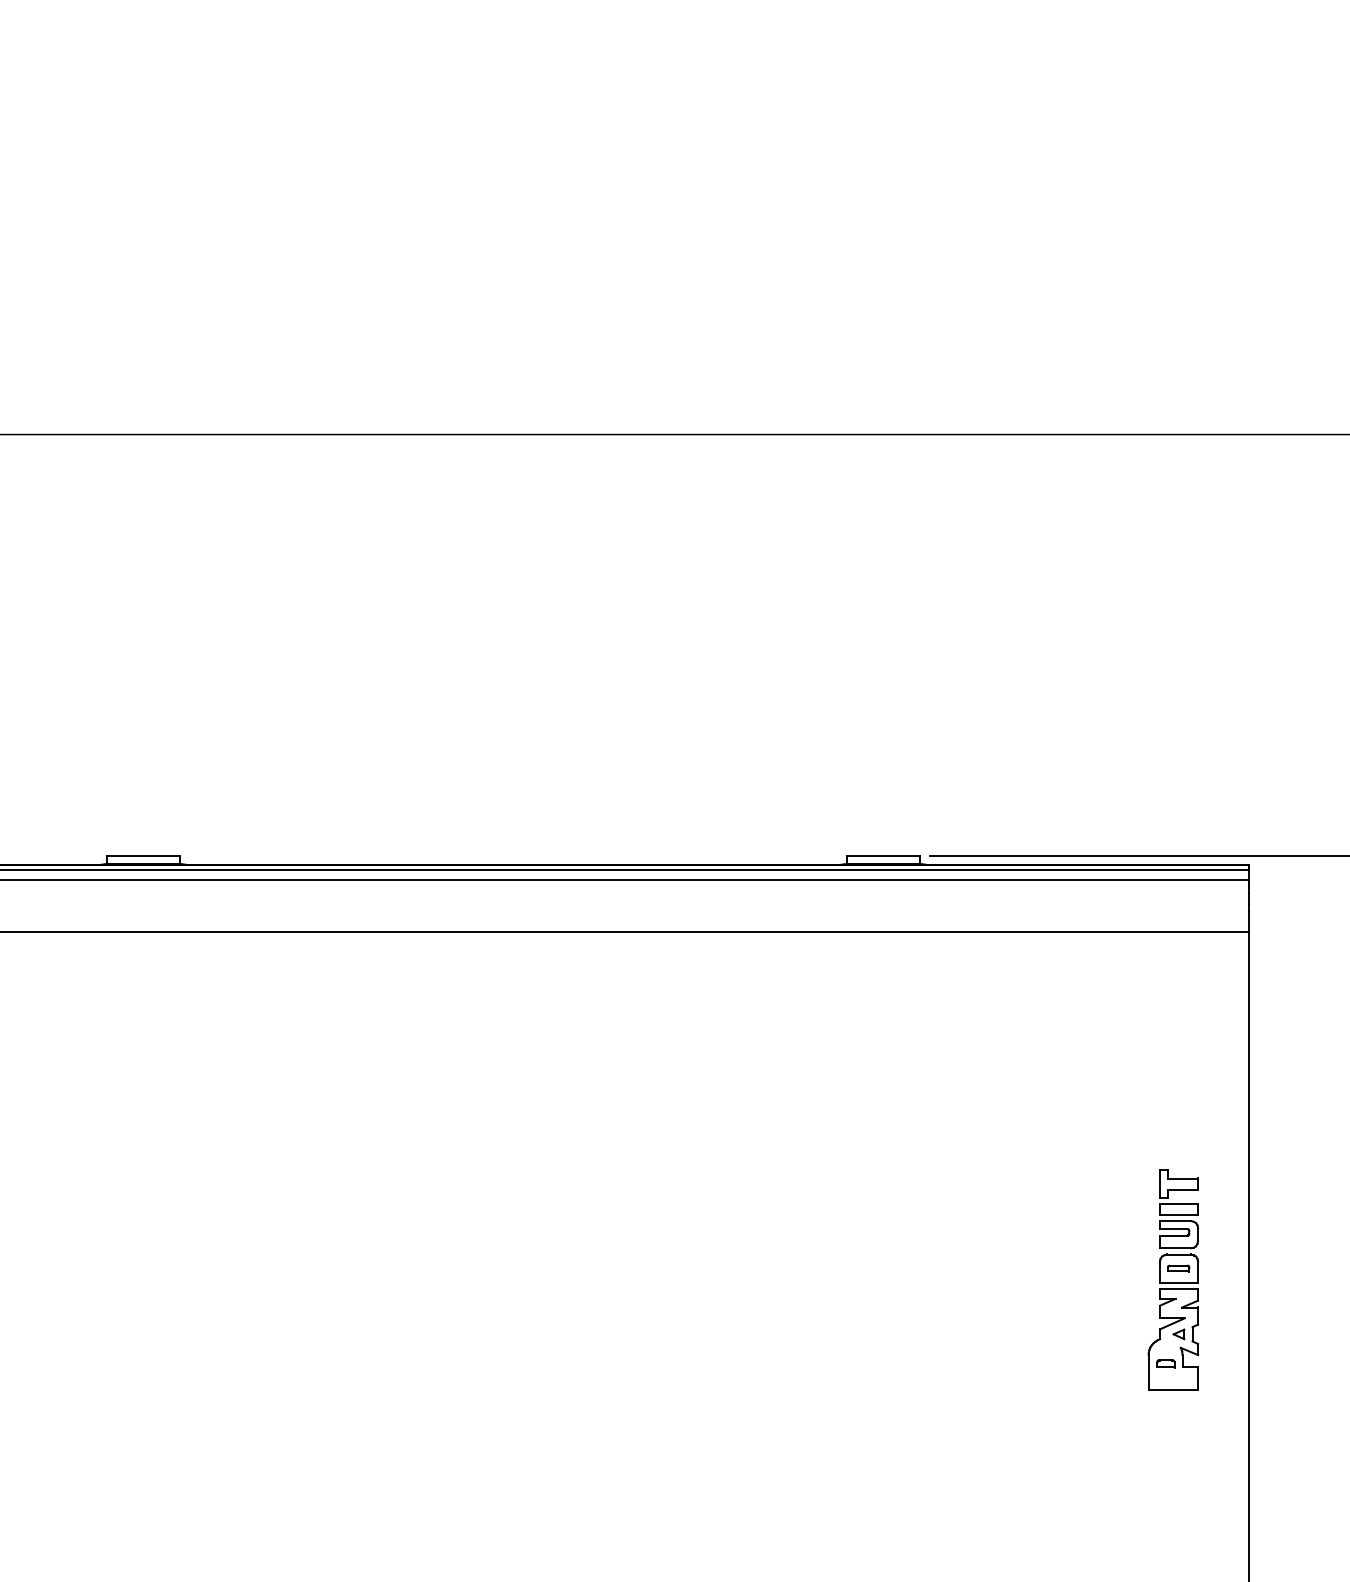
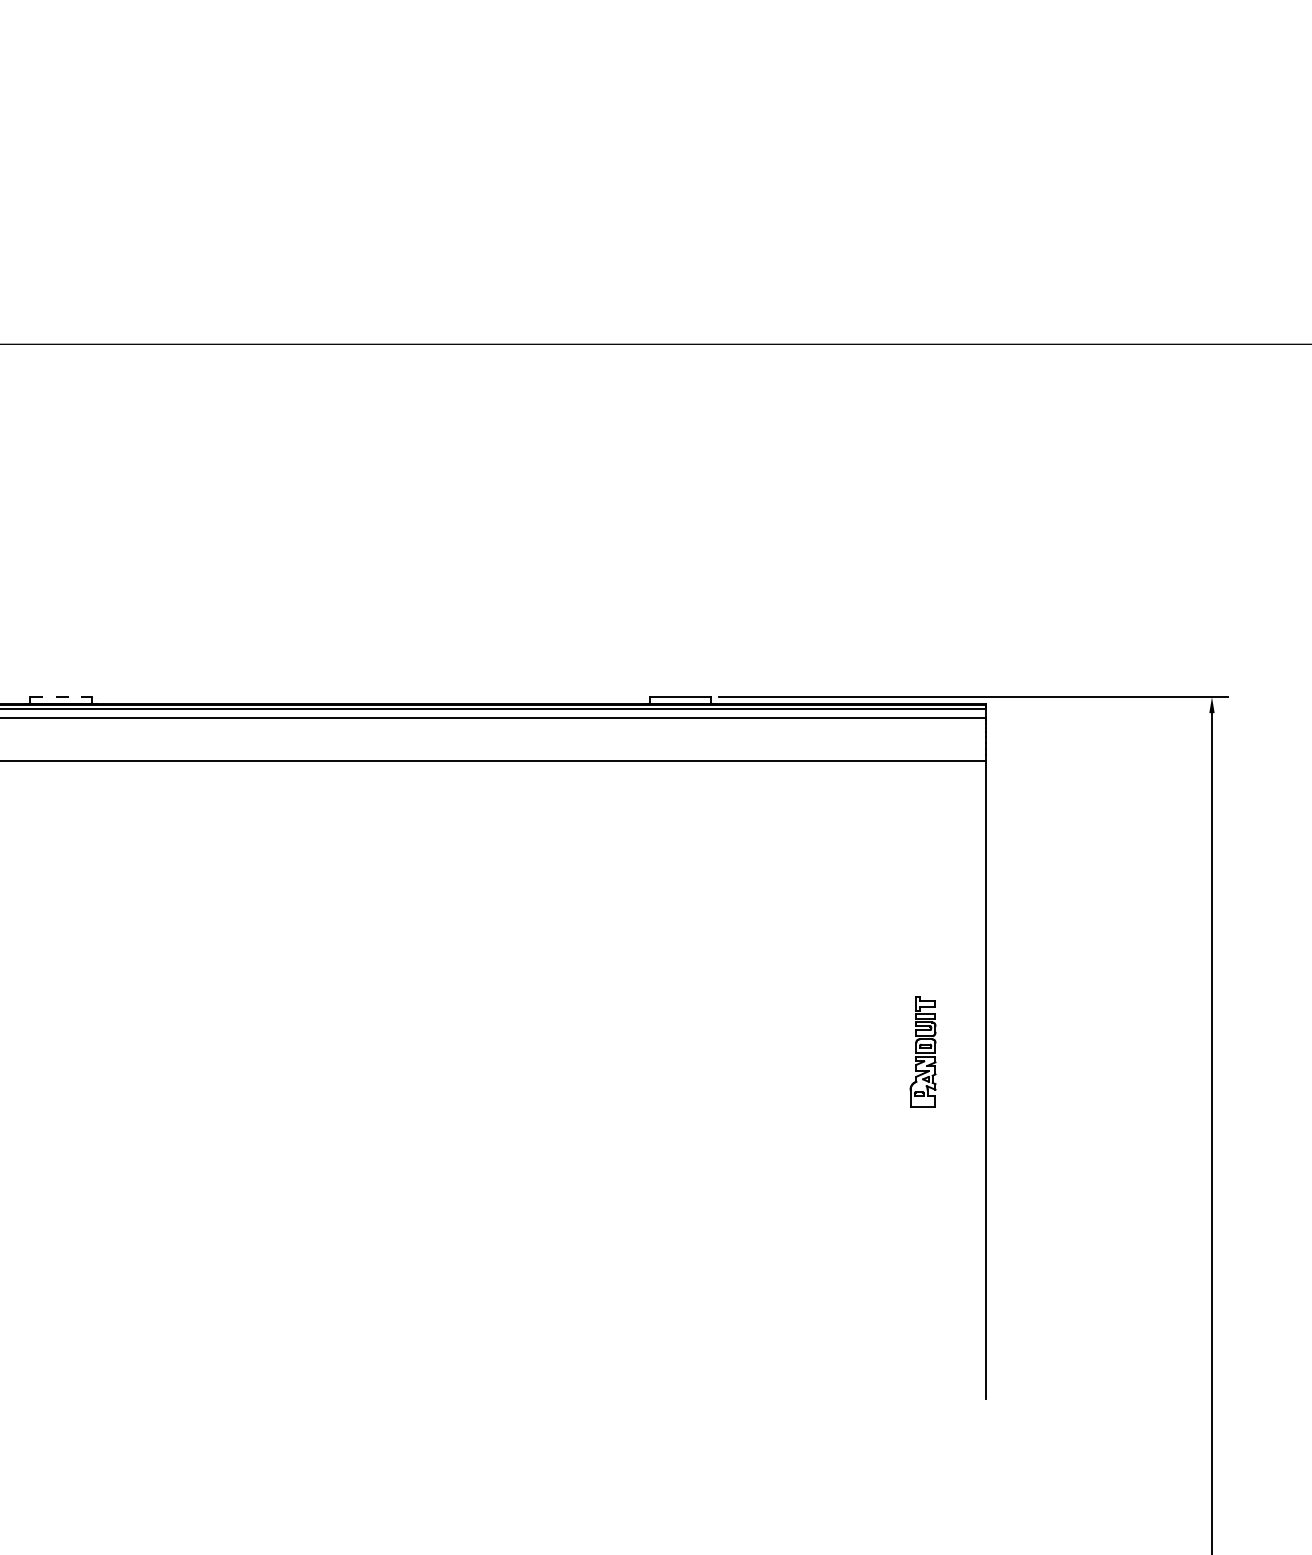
line: (144, 856) -> (61, 697), solid -> dashed
part: (1172, 1279) -> (922, 1051), size x0.6

